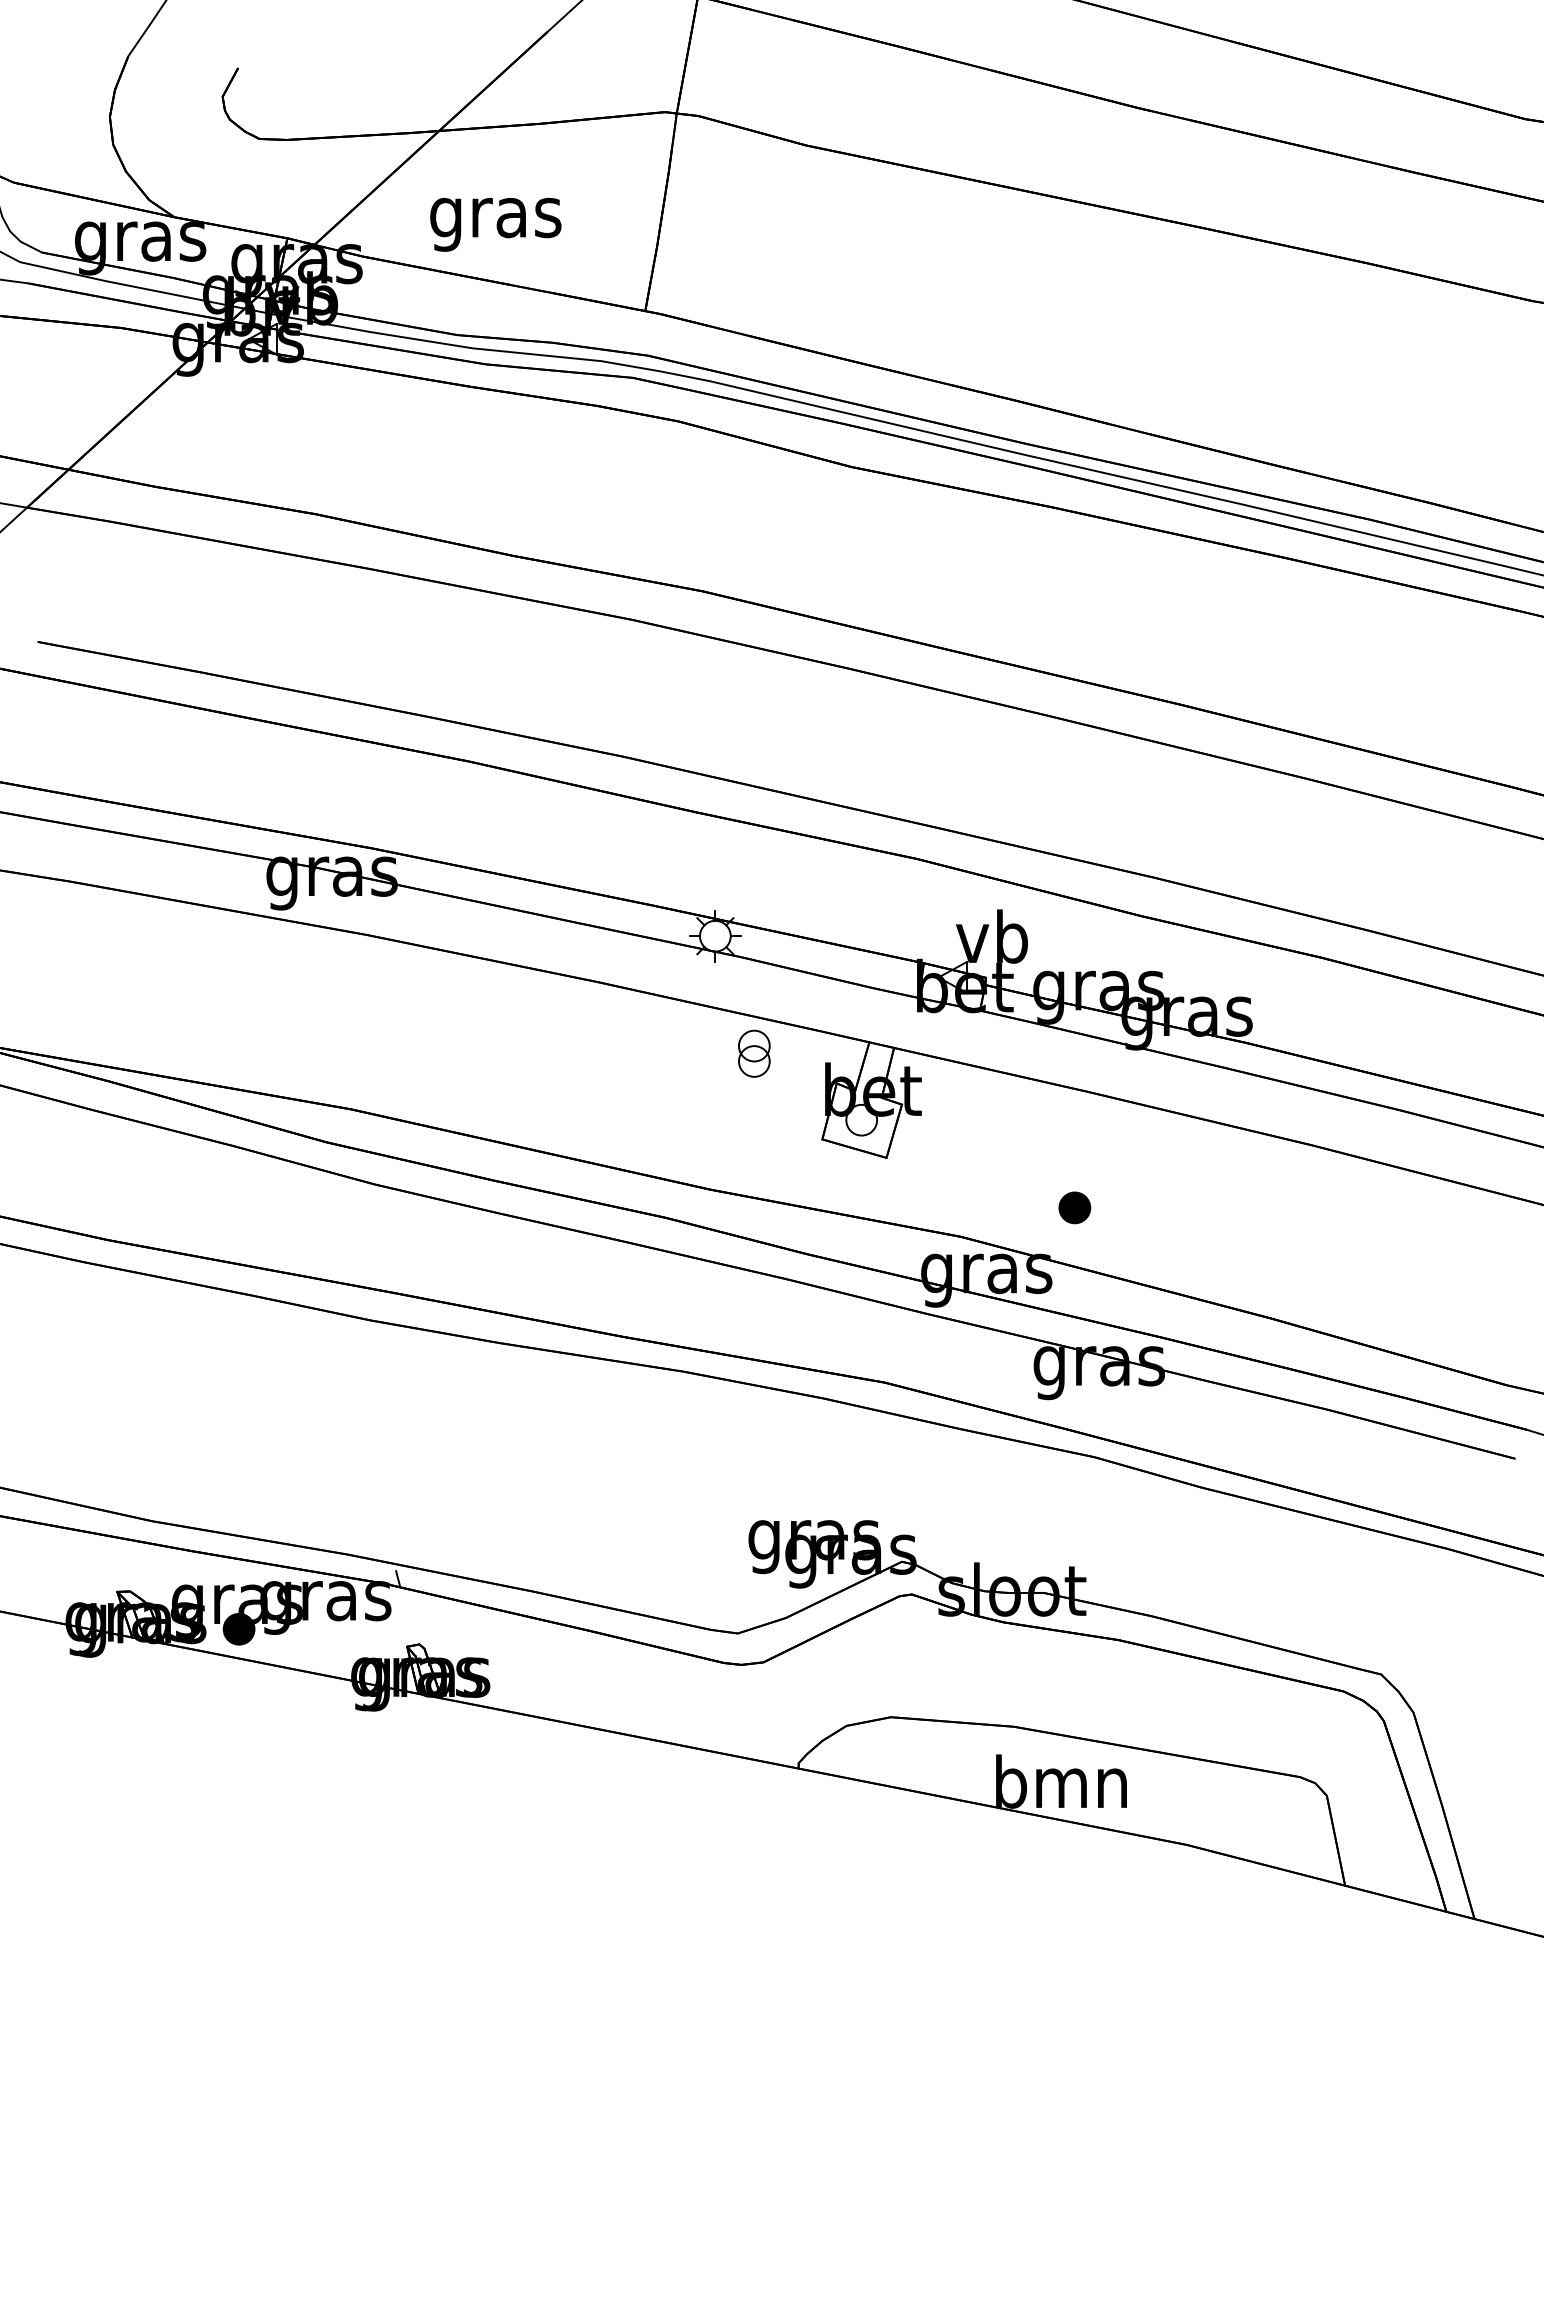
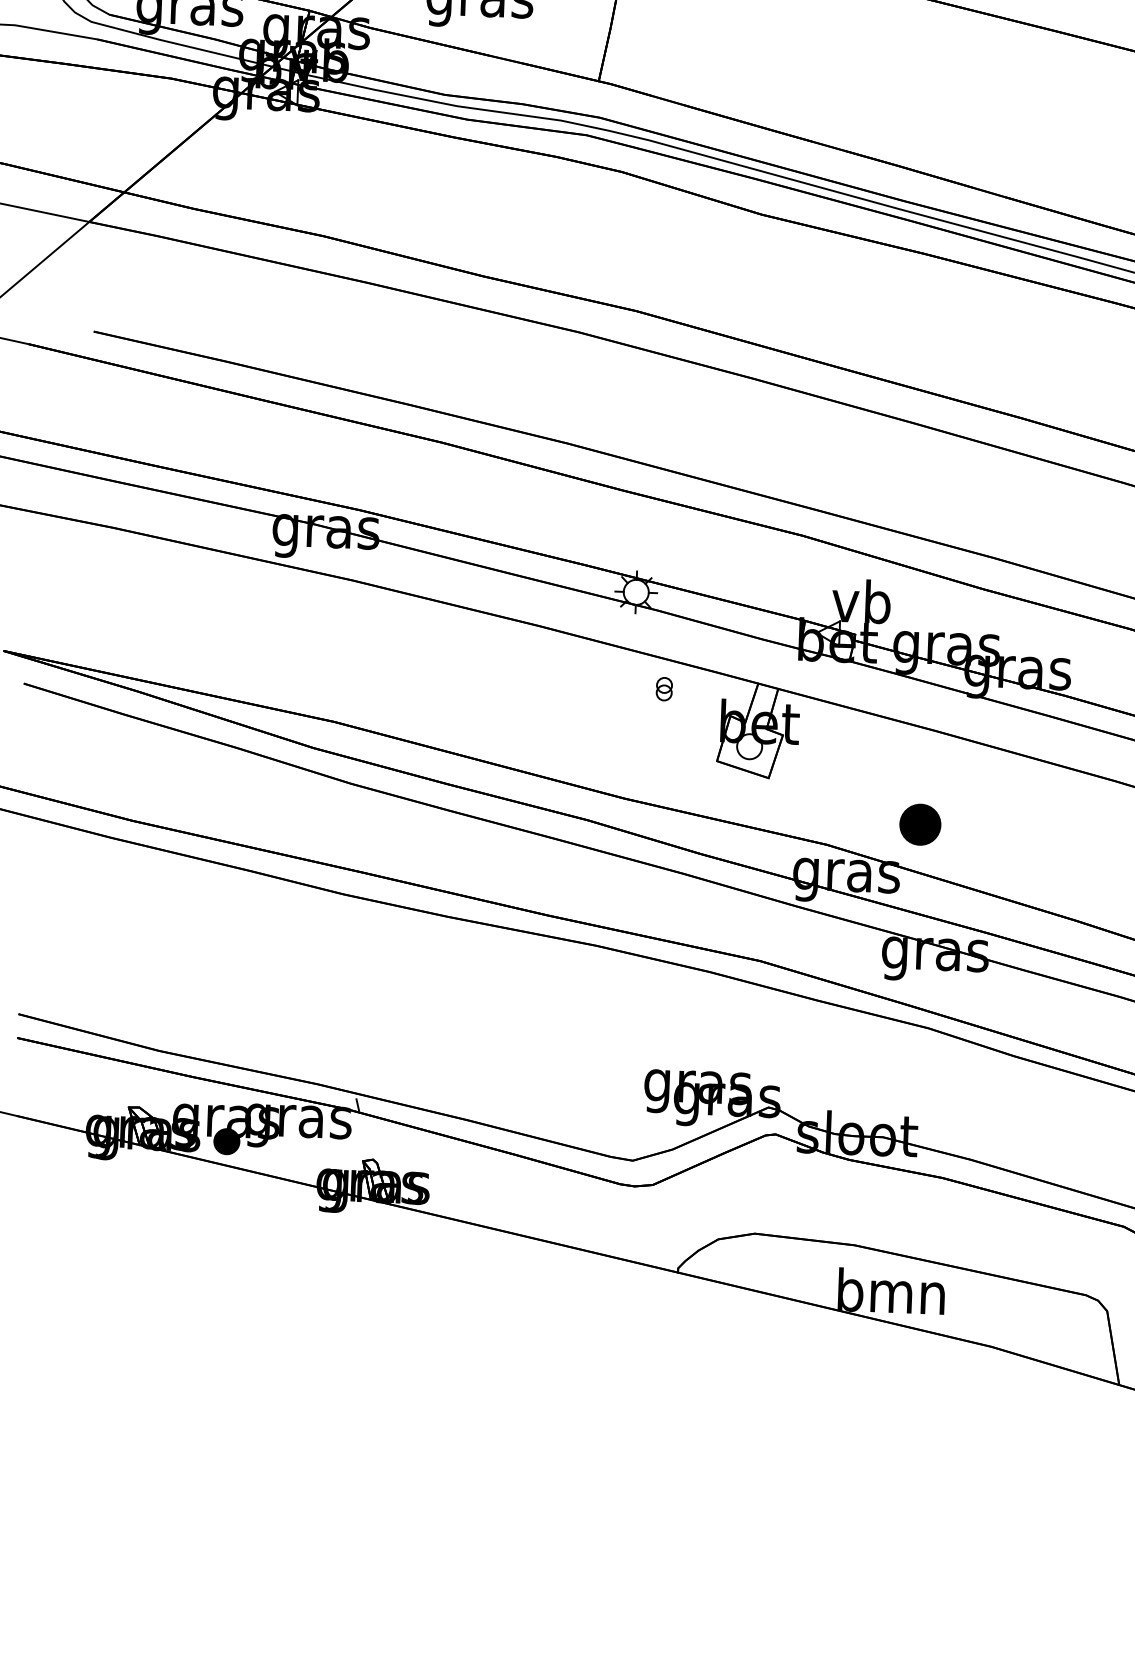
part: (754, 1053) -> (664, 689), size x0.6
part: (1074, 1207) -> (920, 824), size x1.6

